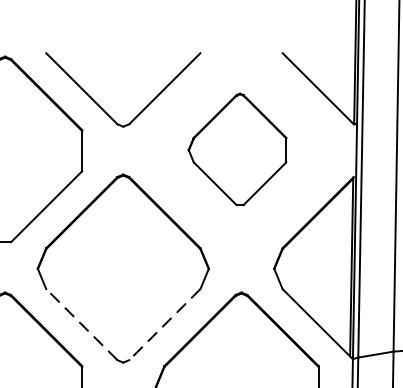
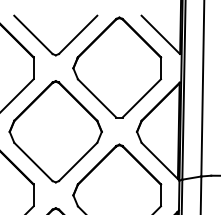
part: (237, 149) -> (117, 67), size x1.67
line: (81, 323) -> (33, 161), dashed -> solid
line: (163, 325) -> (77, 162), dashed -> solid

